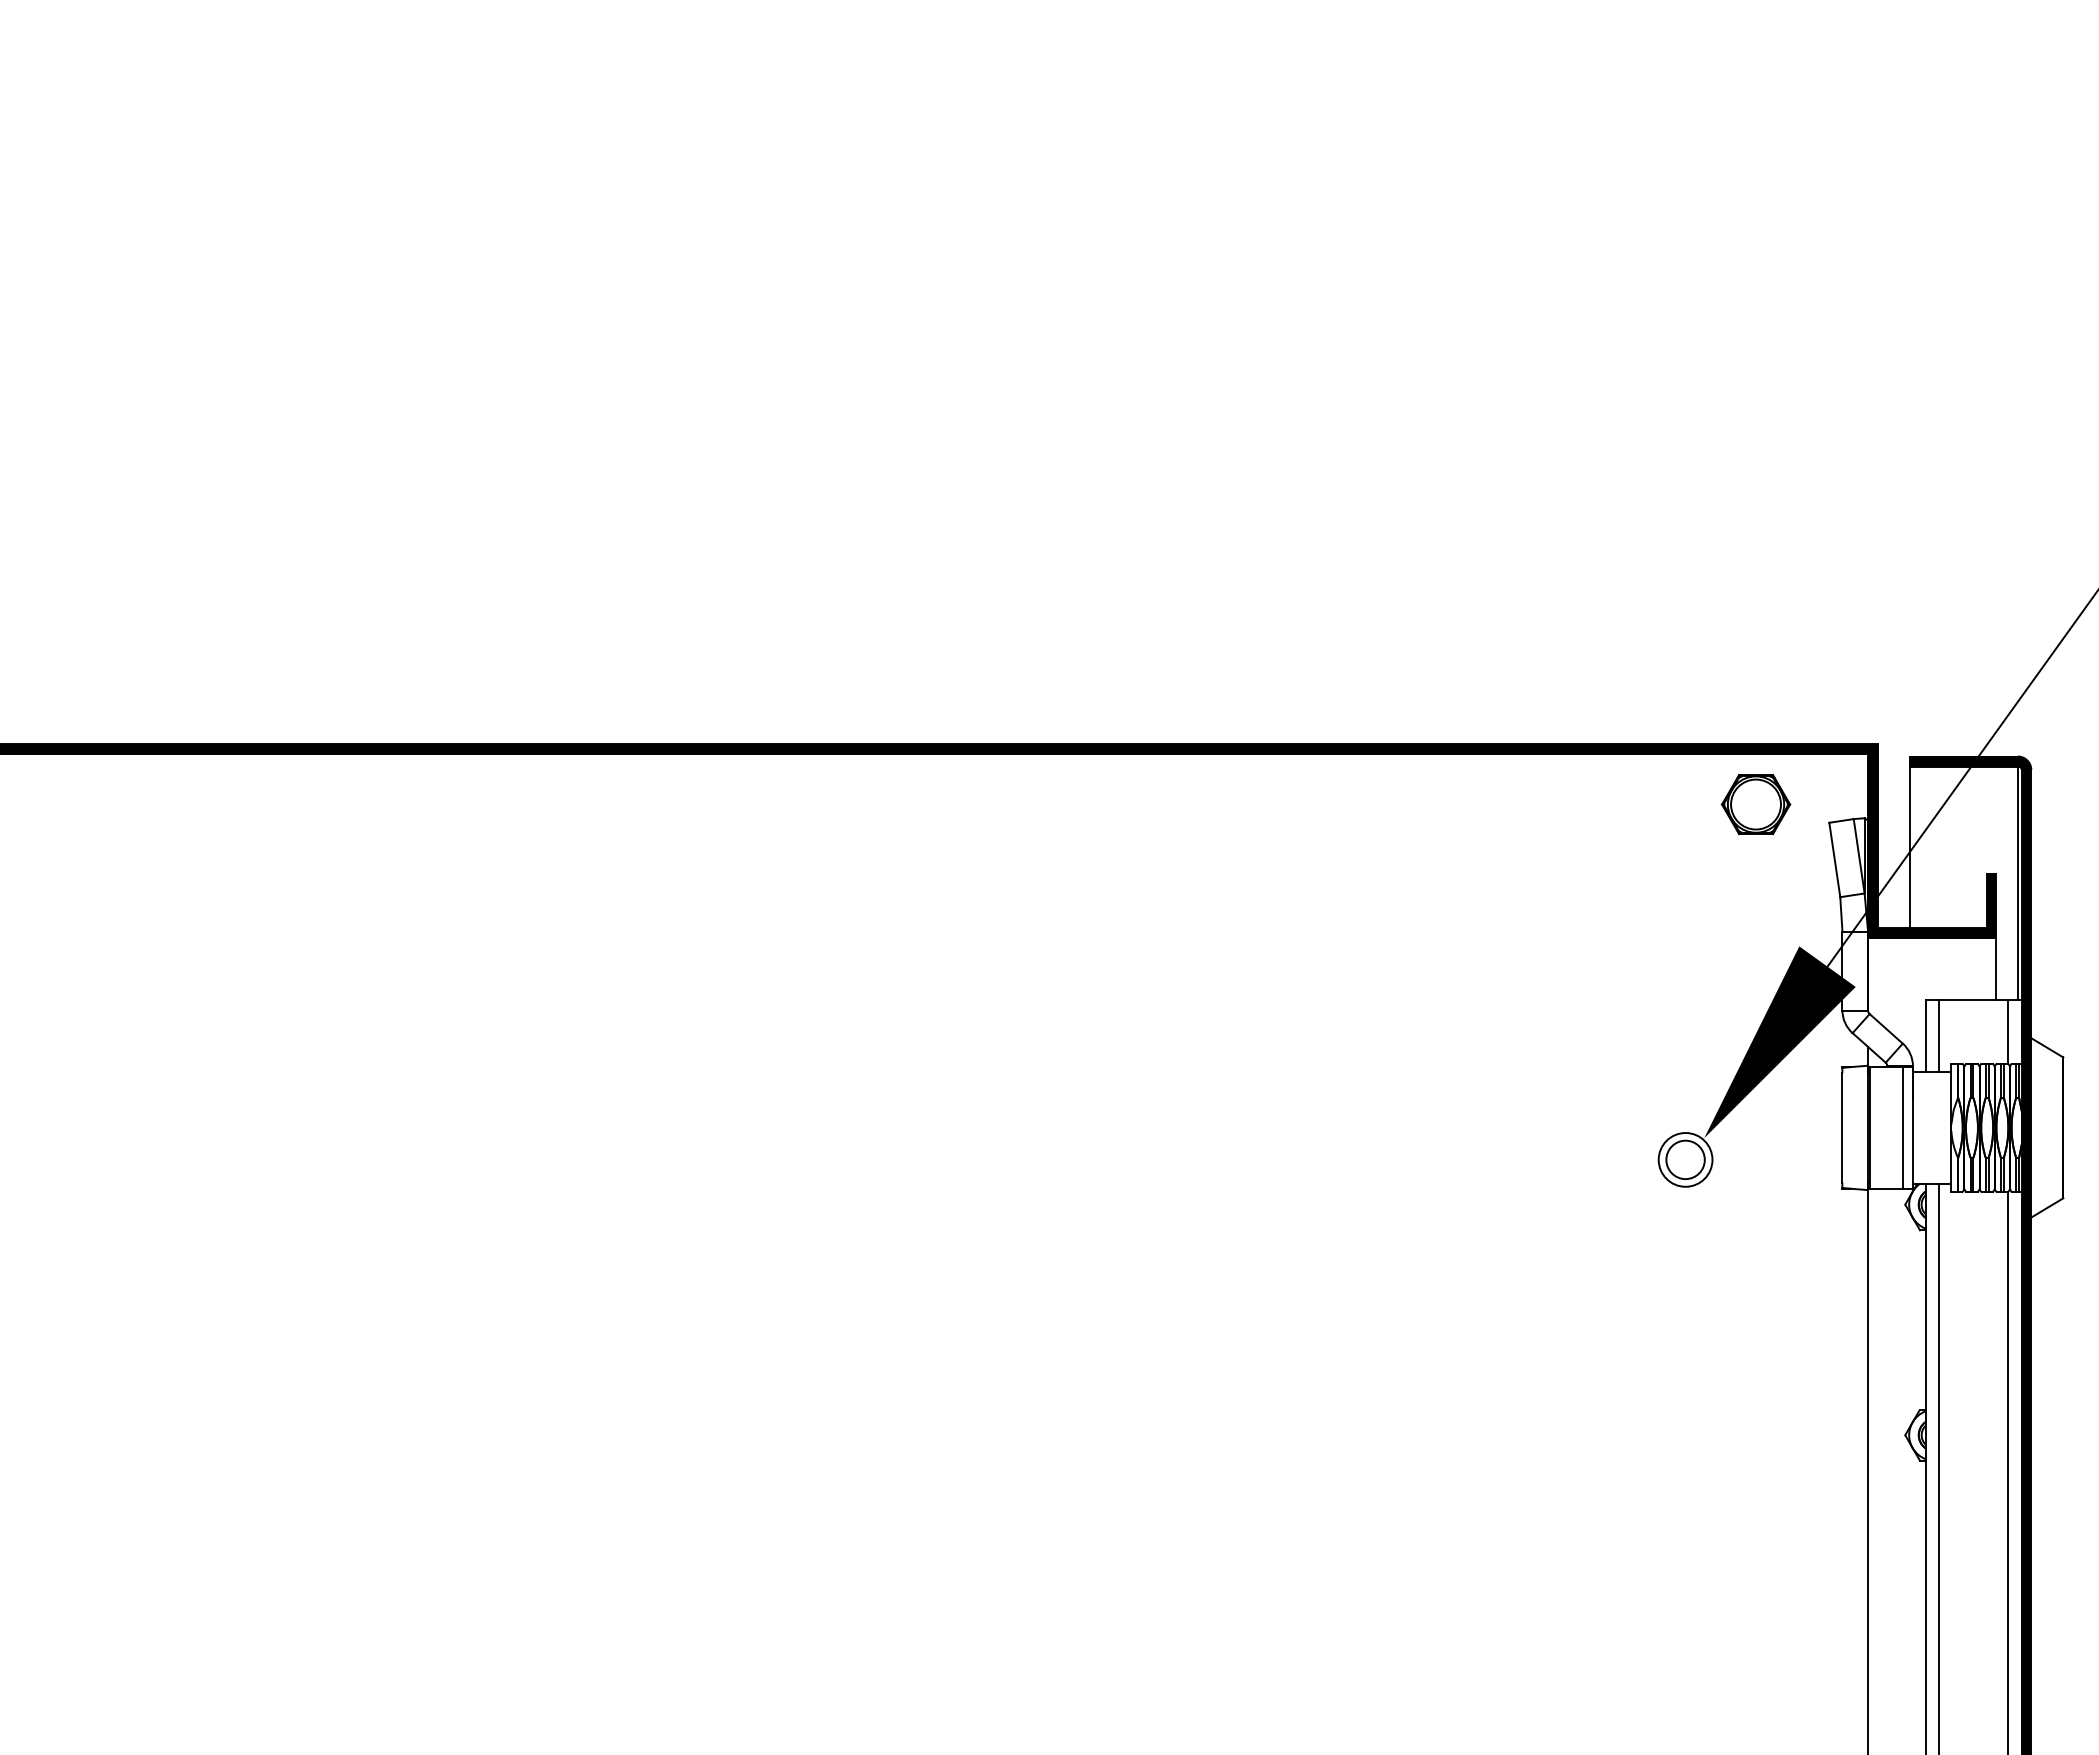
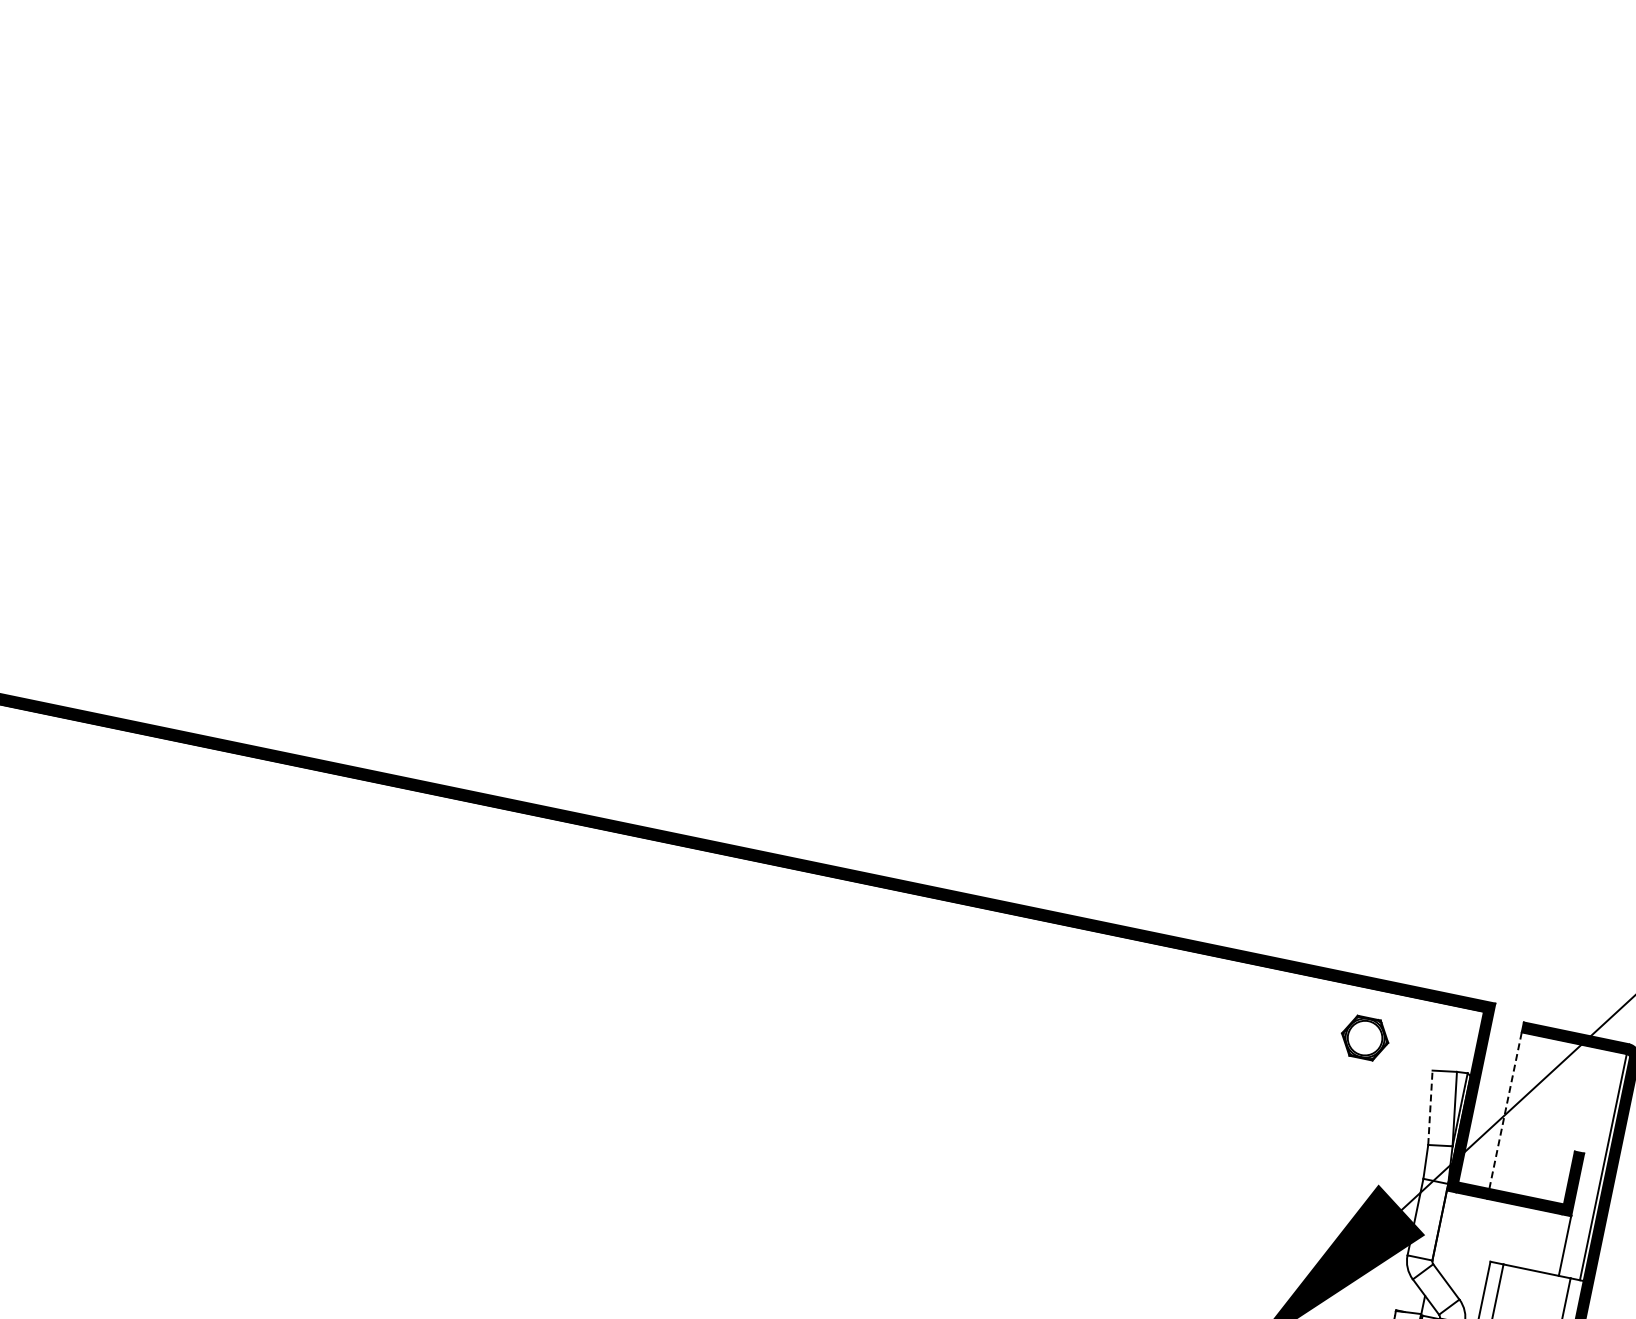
part: (1755, 804) -> (1364, 1038), size x0.7
line: (1909, 847) -> (1505, 1110), solid -> dashed
line: (1834, 860) -> (1429, 1108), solid -> dashed

